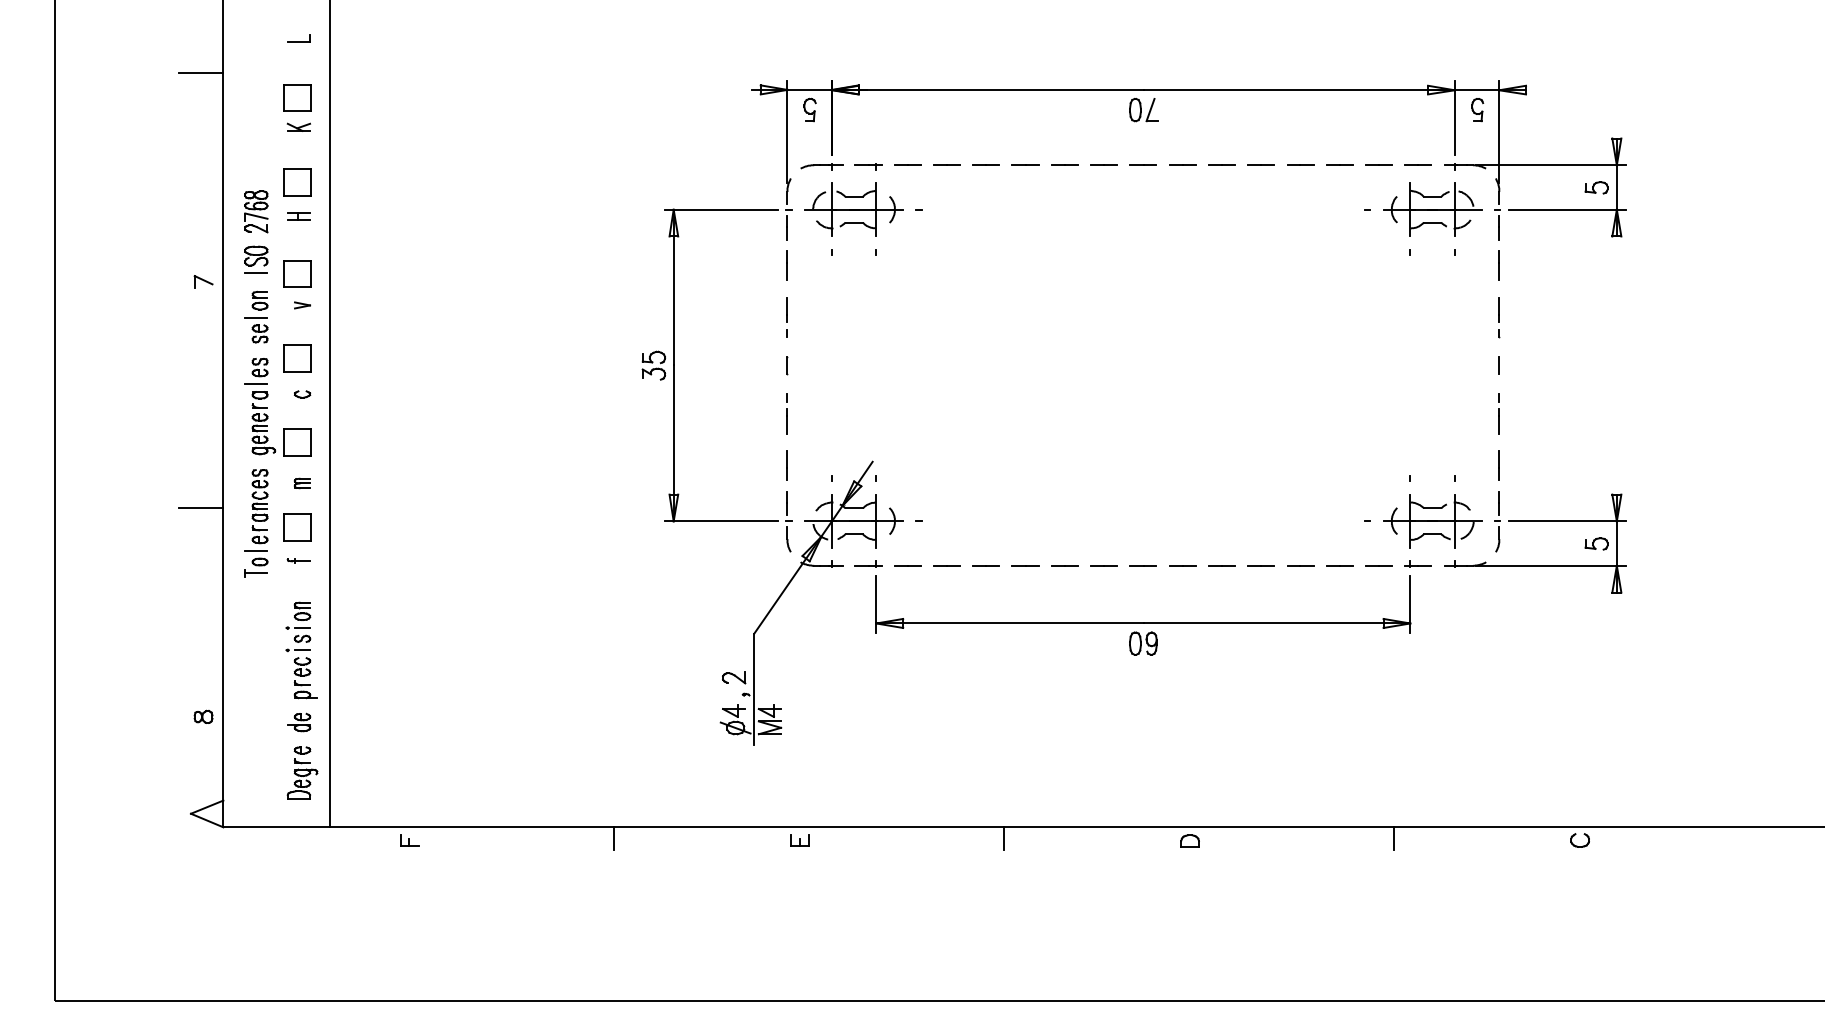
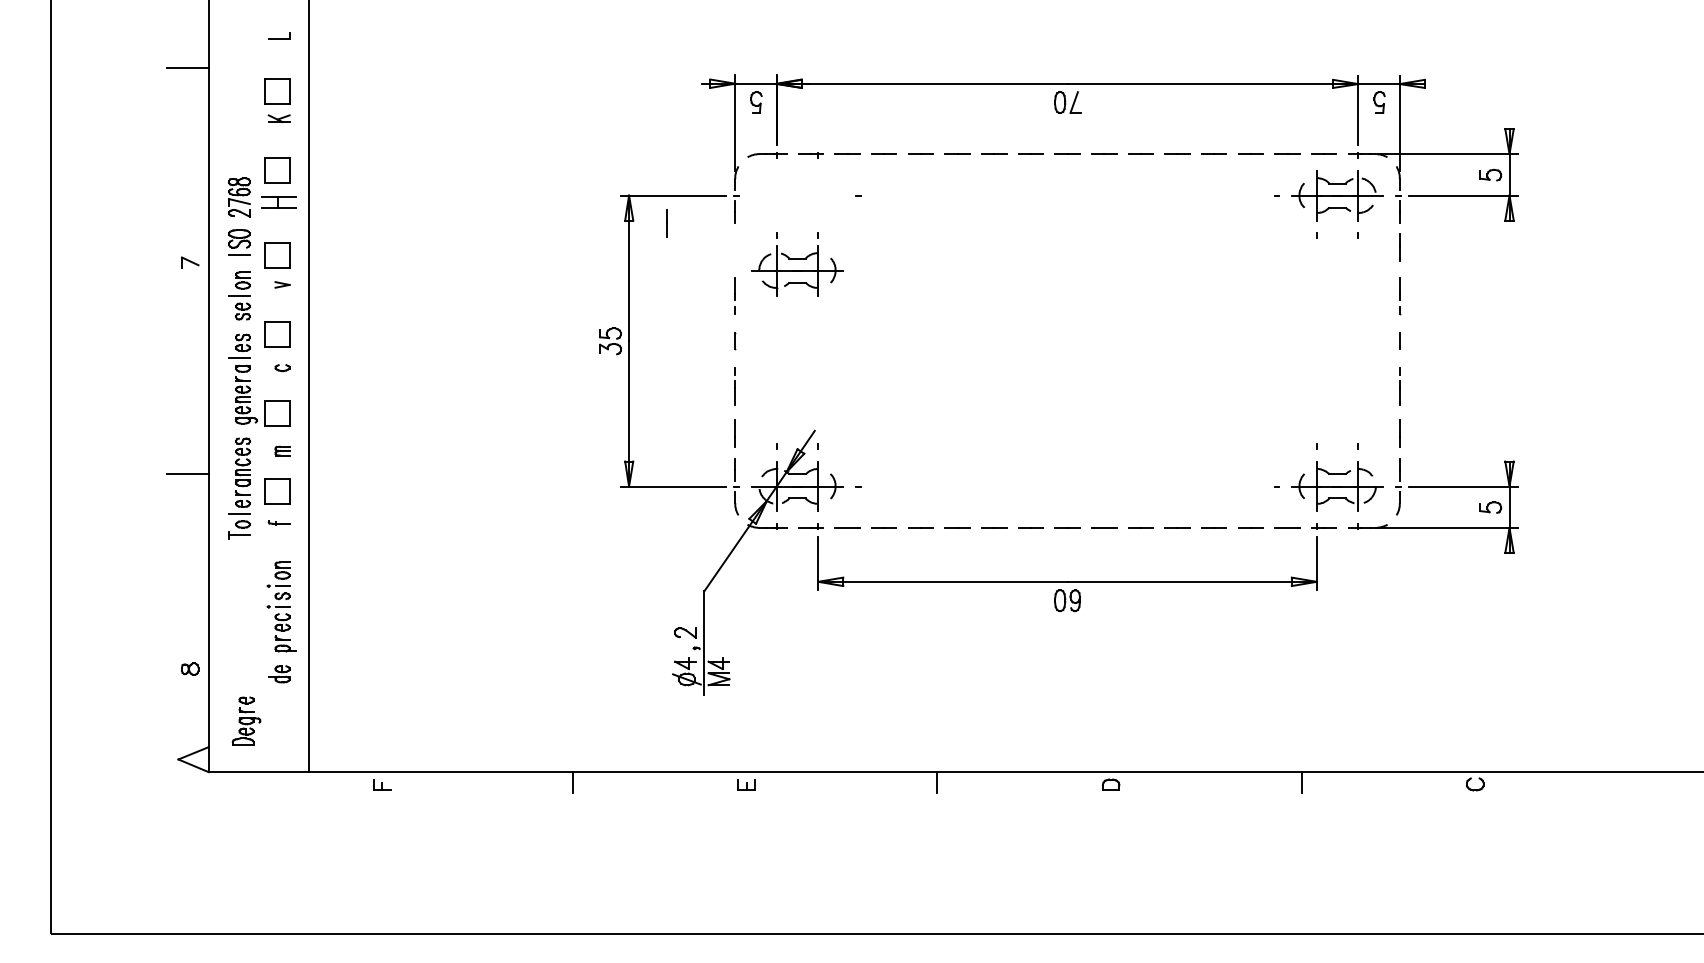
part: (854, 209) -> (797, 270), moved
part: (299, 216) -> (279, 201), size x1.6
line: (786, 265) -> (666, 223), moved
part: (302, 772) -> (246, 720), moved

